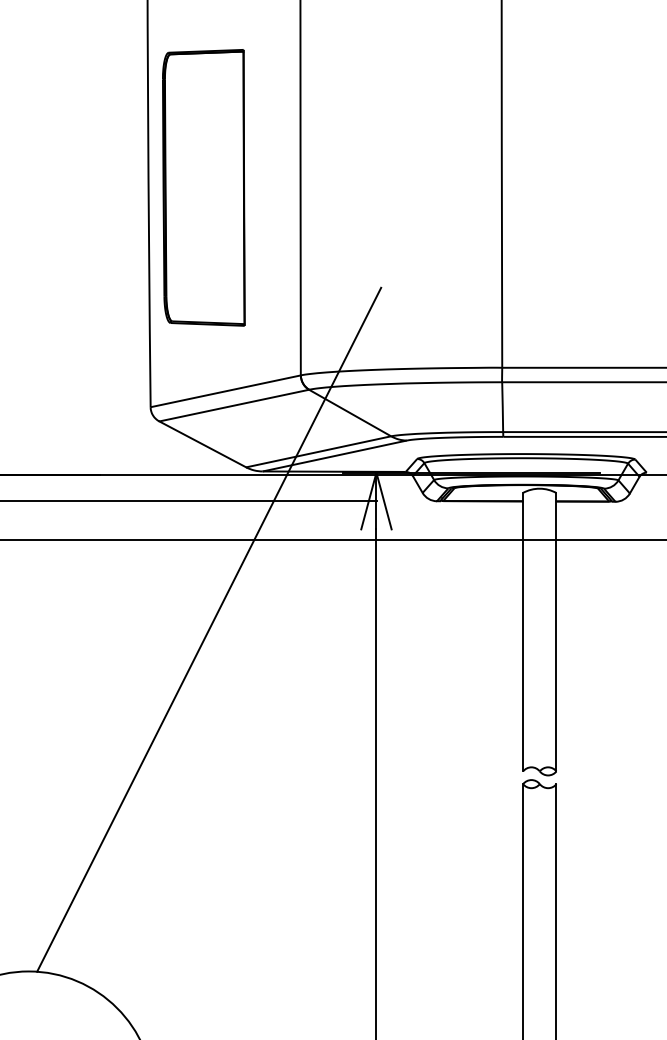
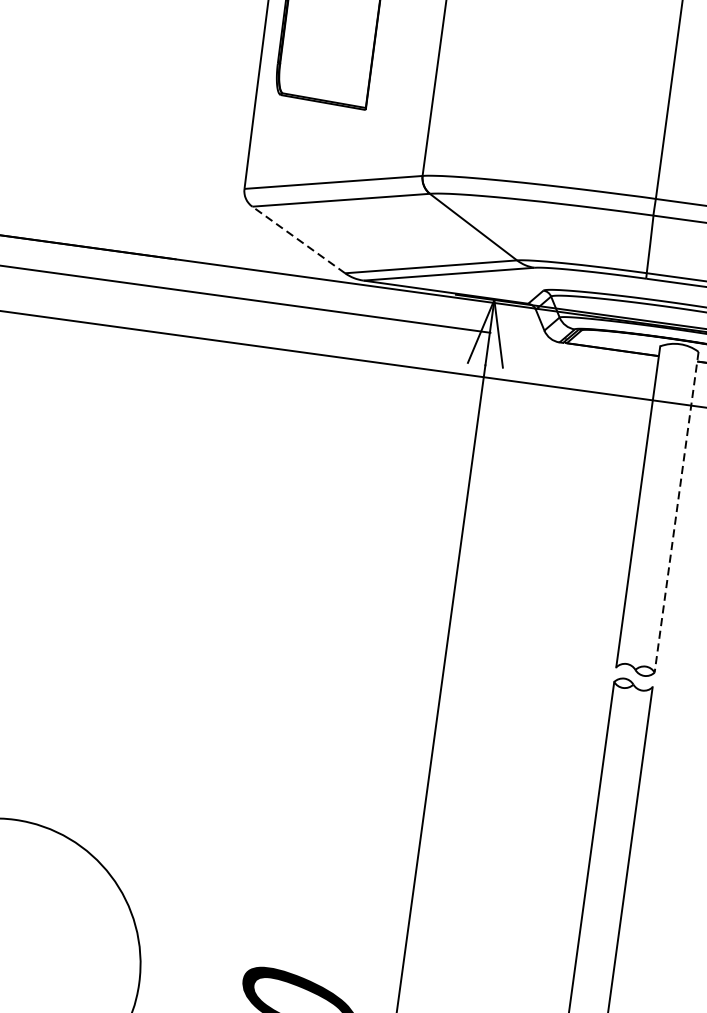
line: (202, 444) -> (298, 240), solid -> dashed
line: (209, 629) -> (277, 454), removed
line: (556, 632) -> (676, 512), solid -> dashed

